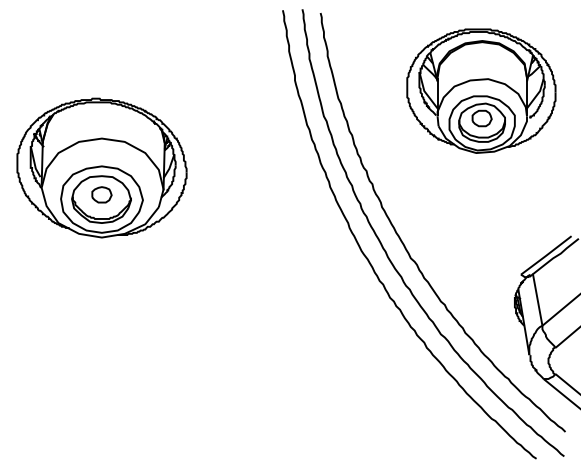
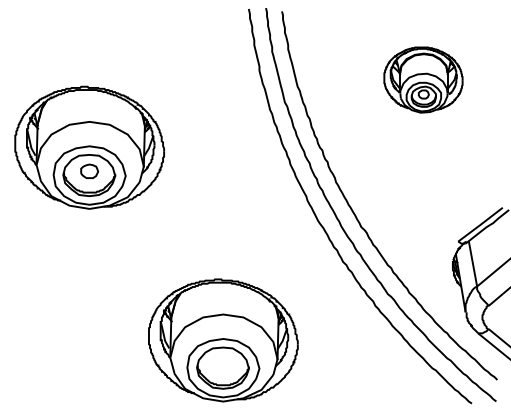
part: (481, 90) -> (423, 79), size x0.6
part: (253, 386) -> (222, 339), added

